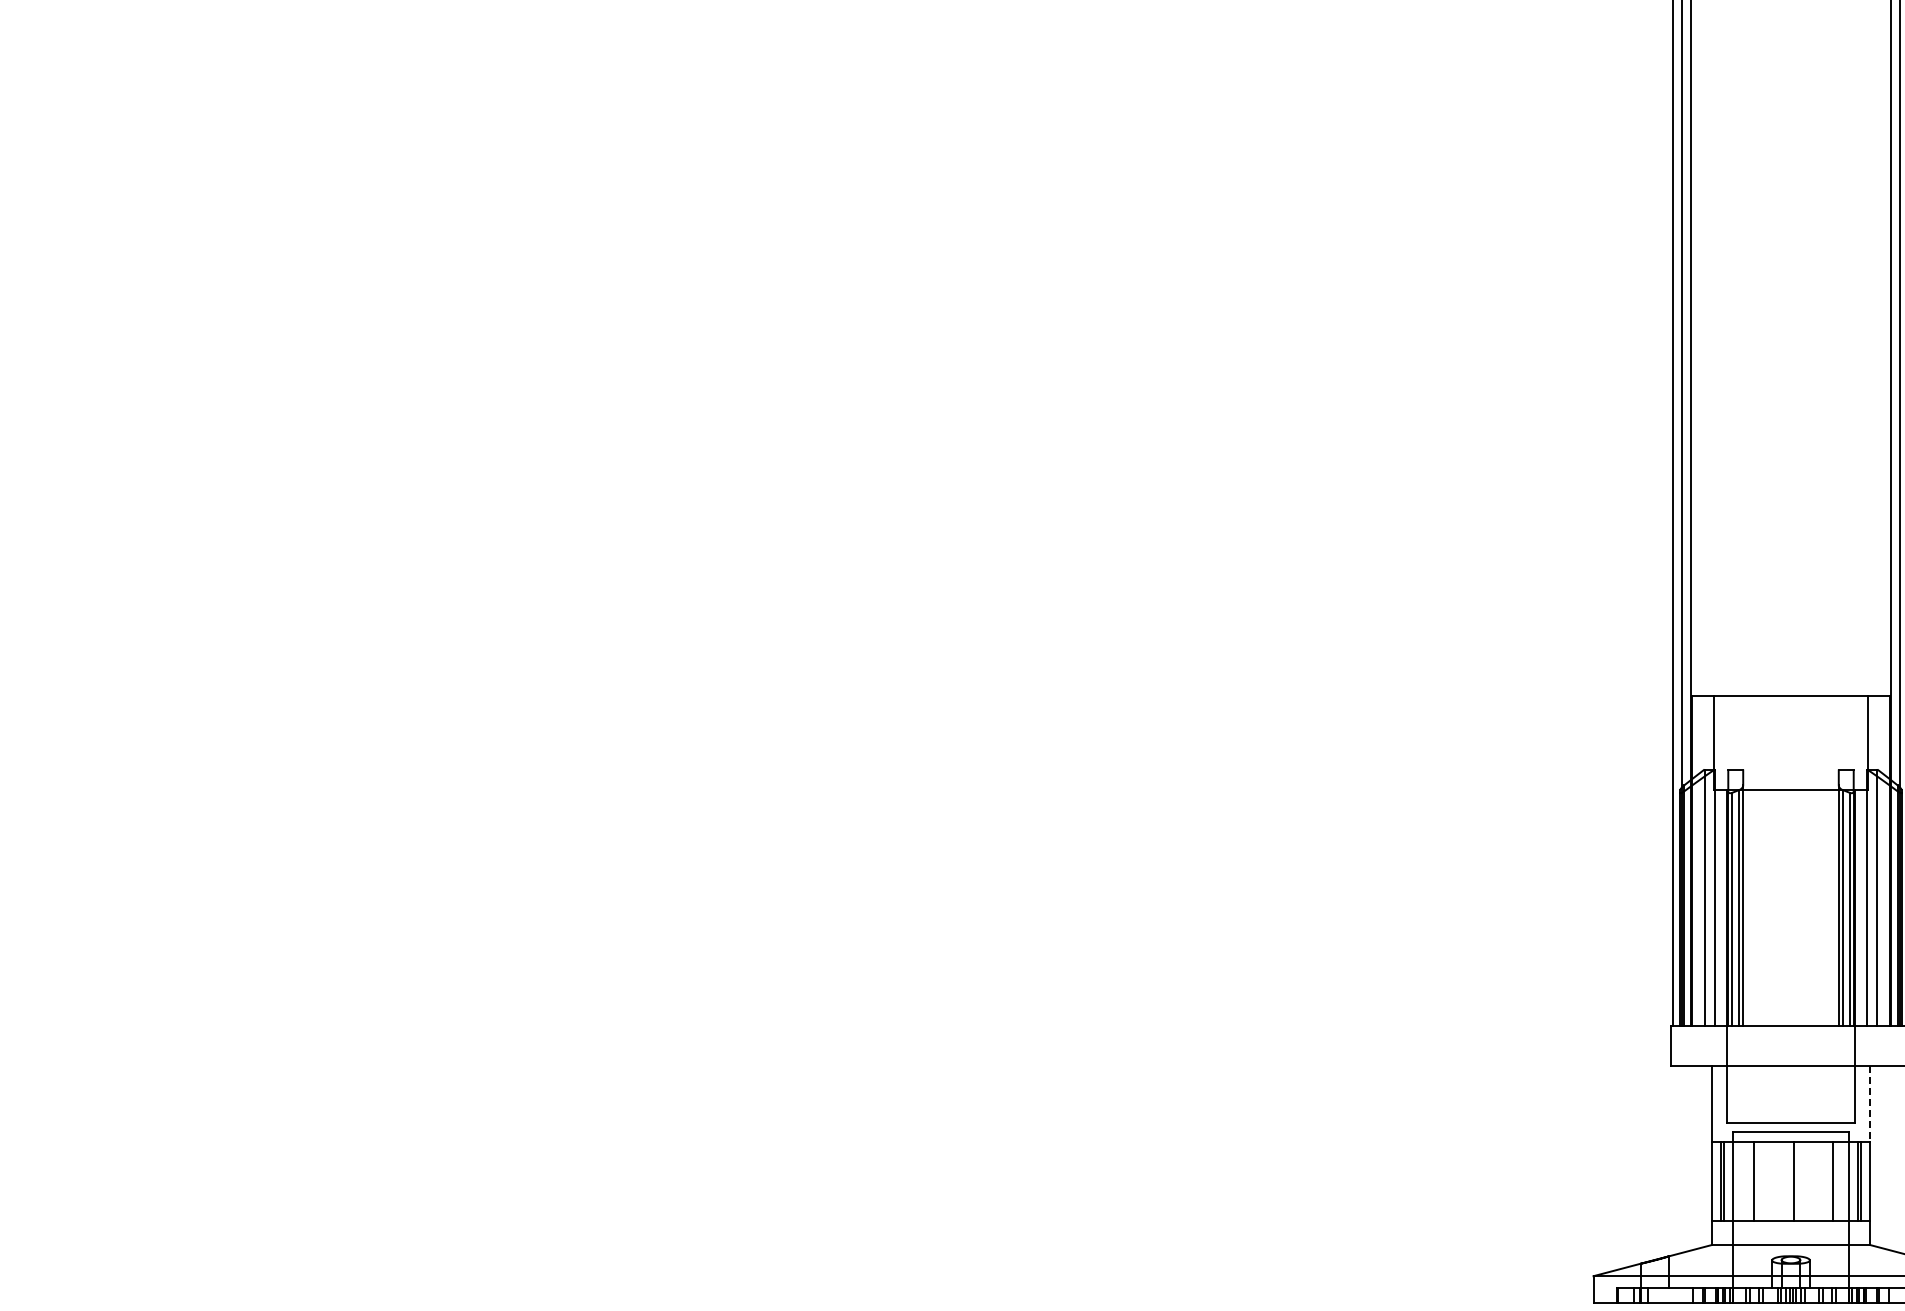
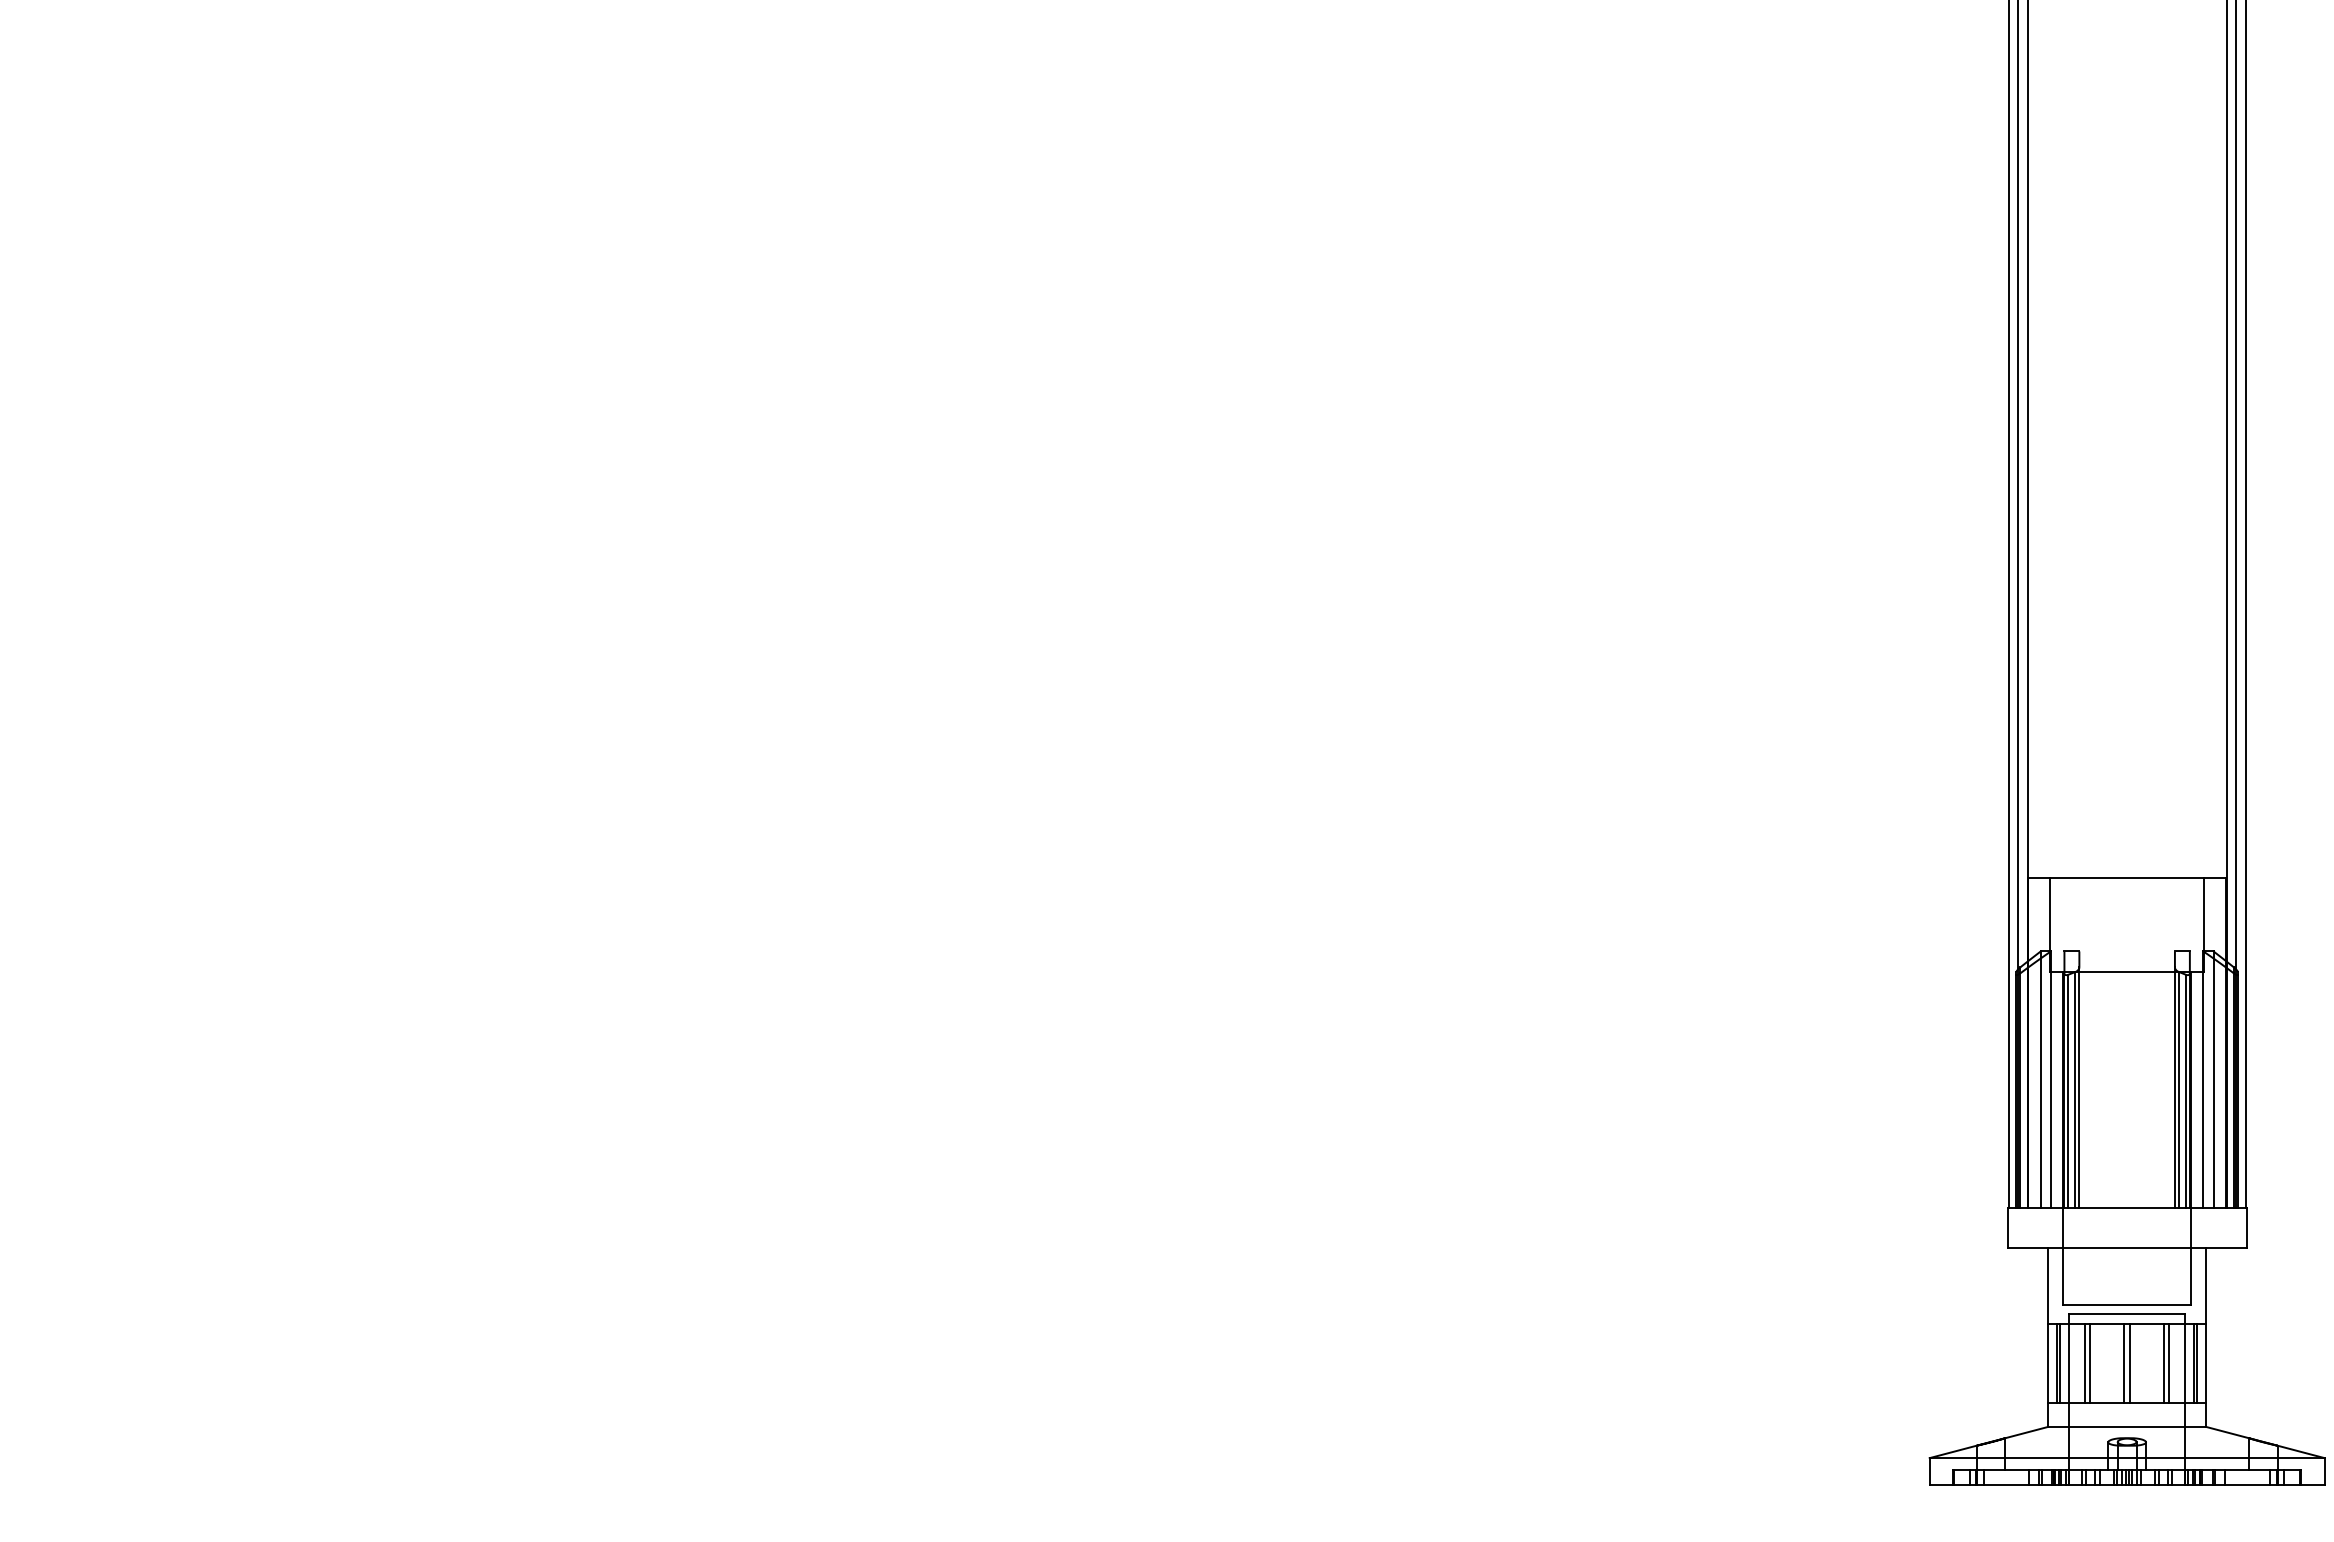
line: (1870, 1104) -> (2206, 1286), dashed -> solid
line: (1749, 1181) -> (2085, 1363), added
line: (1788, 1181) -> (2124, 1363), added
line: (1828, 1181) -> (2164, 1363), added

